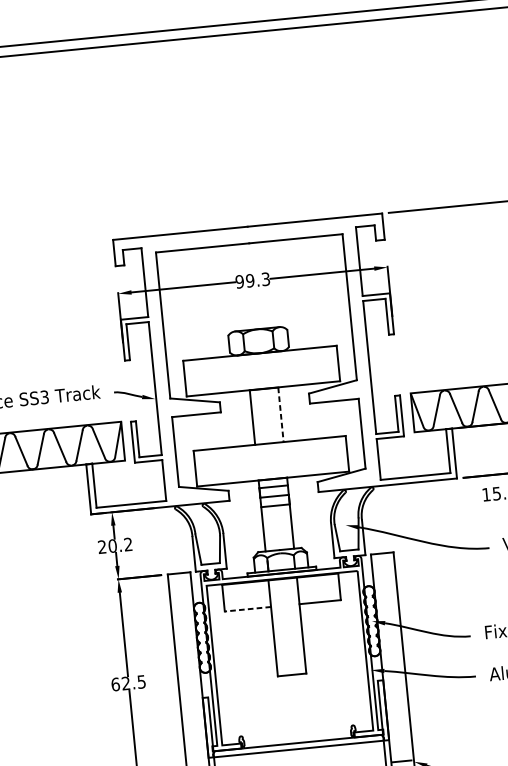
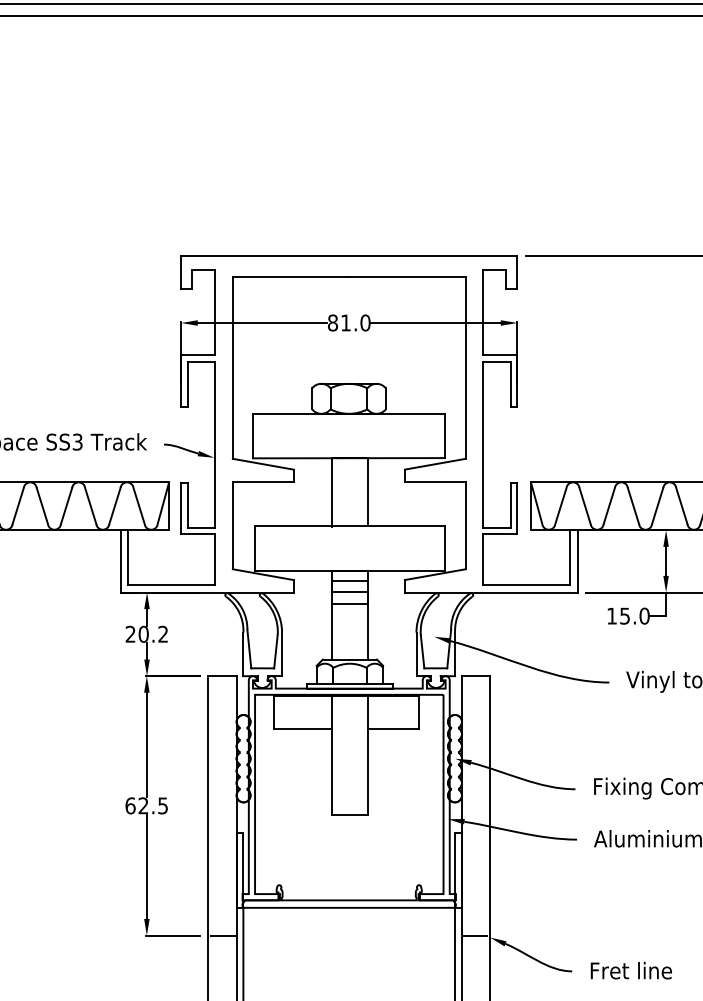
text: (252, 280) -> (348, 322), 99.3 -> 81.0
line: (280, 414) -> (367, 492), dashed -> solid
line: (248, 608) -> (303, 728), dashed -> solid

